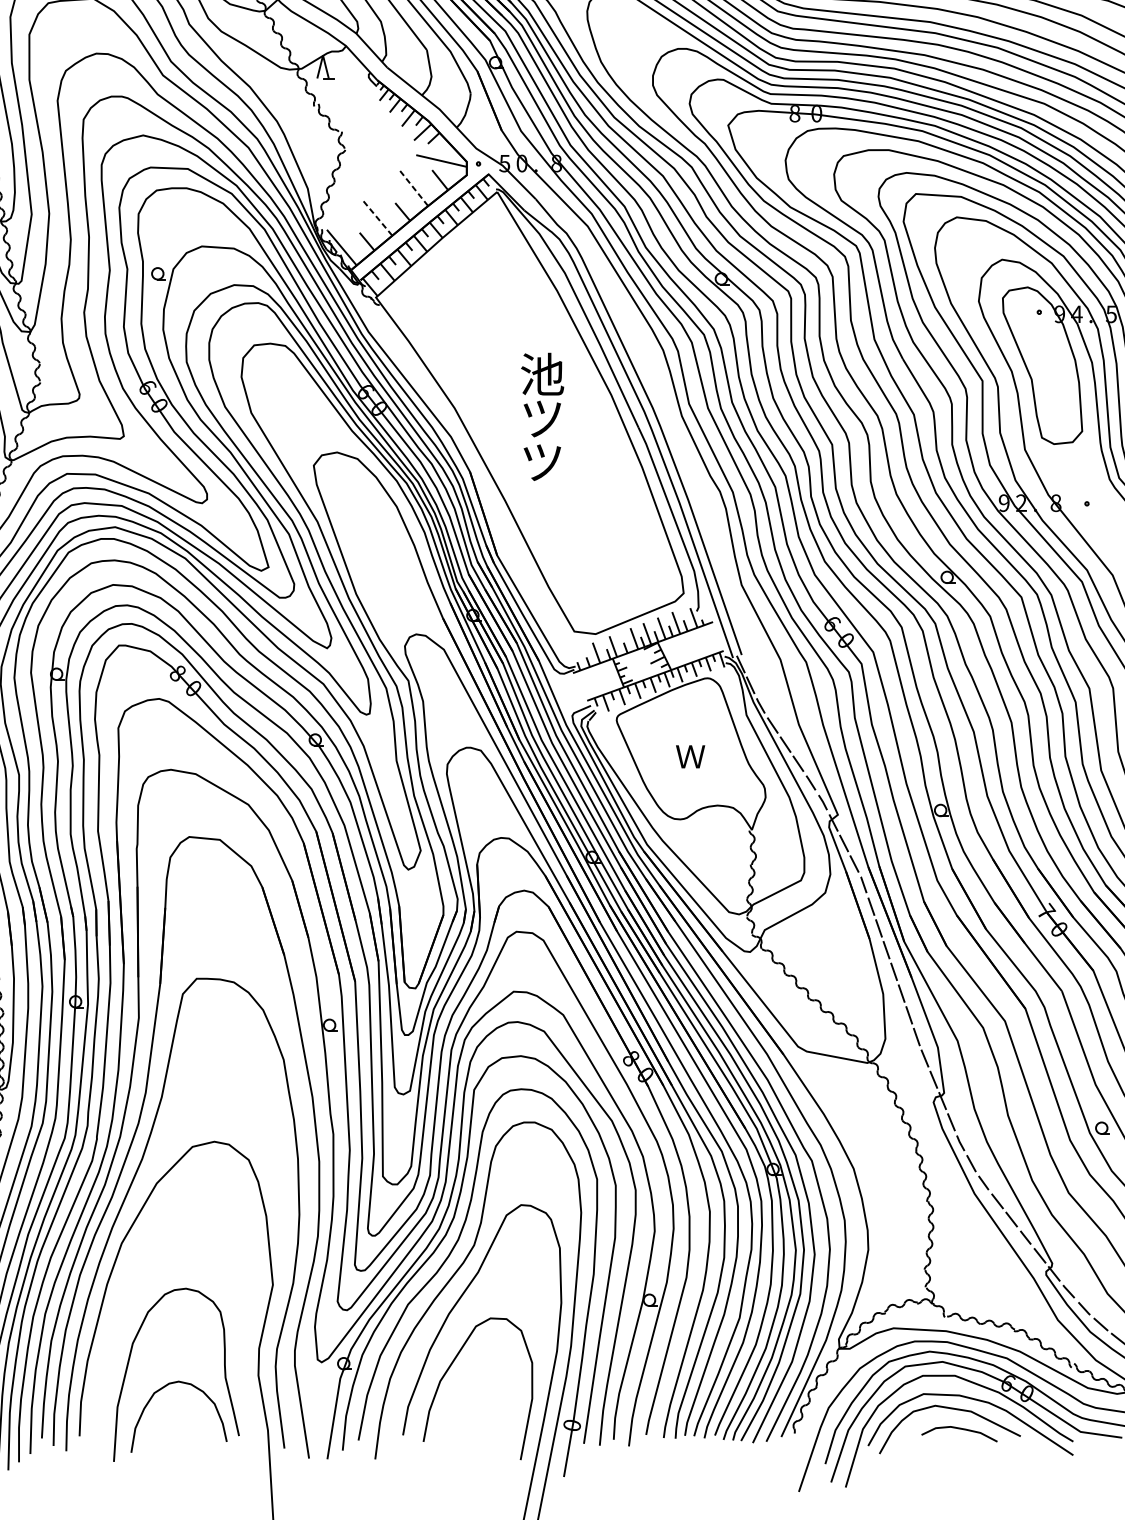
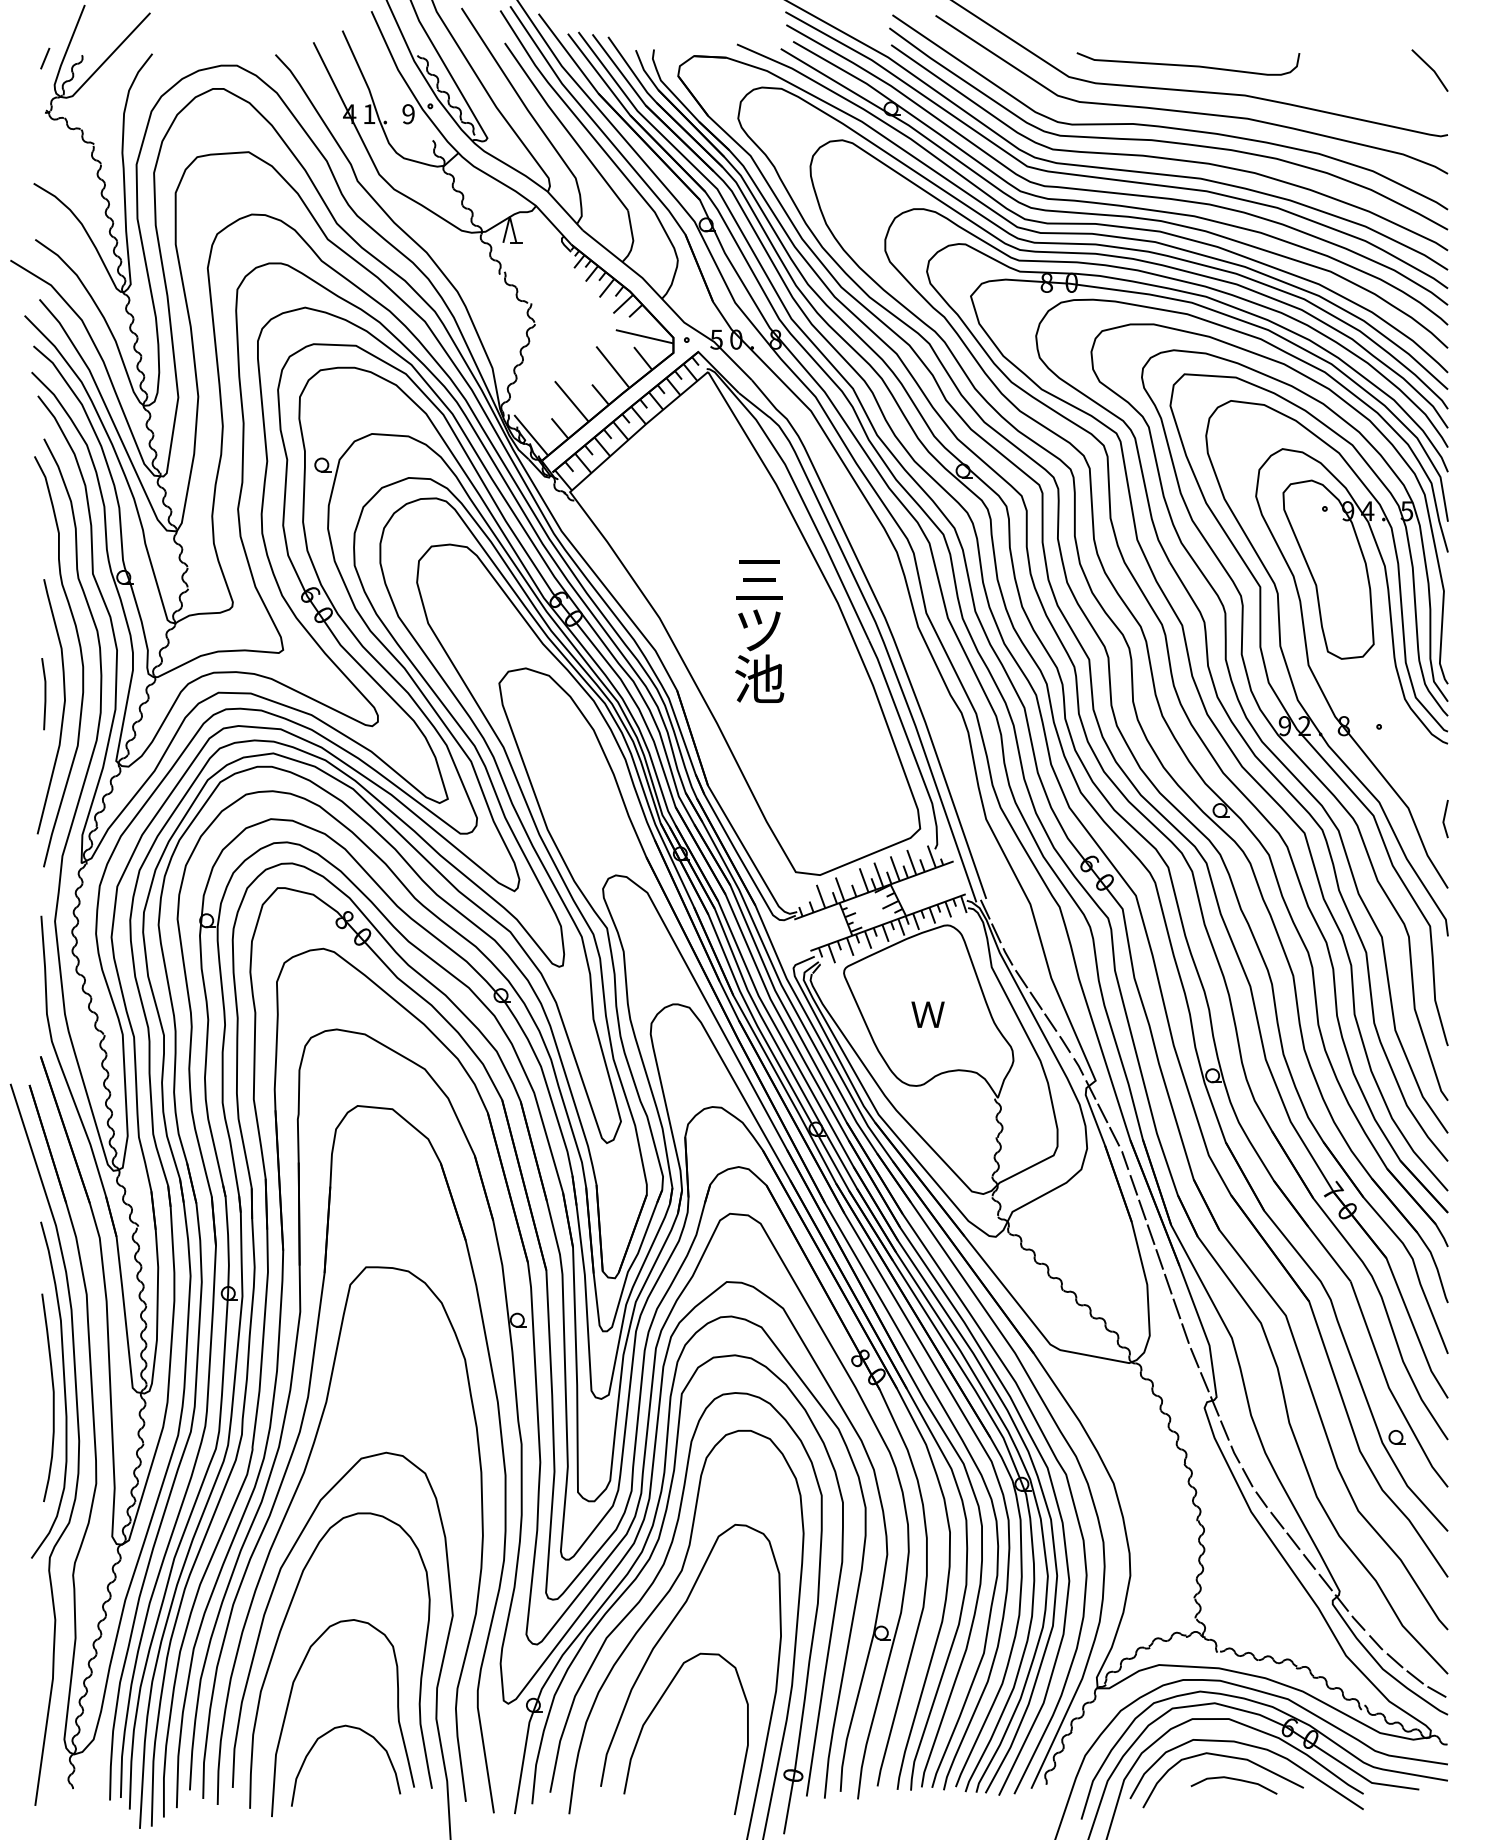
line: (413, 188) -> (612, 367), dashed -> solid
line: (377, 217) -> (571, 401), dashed -> solid
text: (542, 374) -> (759, 579), 池 -> 三
text: (542, 461) -> (759, 678), ツ -> 池
curve: (119, 1306) -> (278, 1640), added

